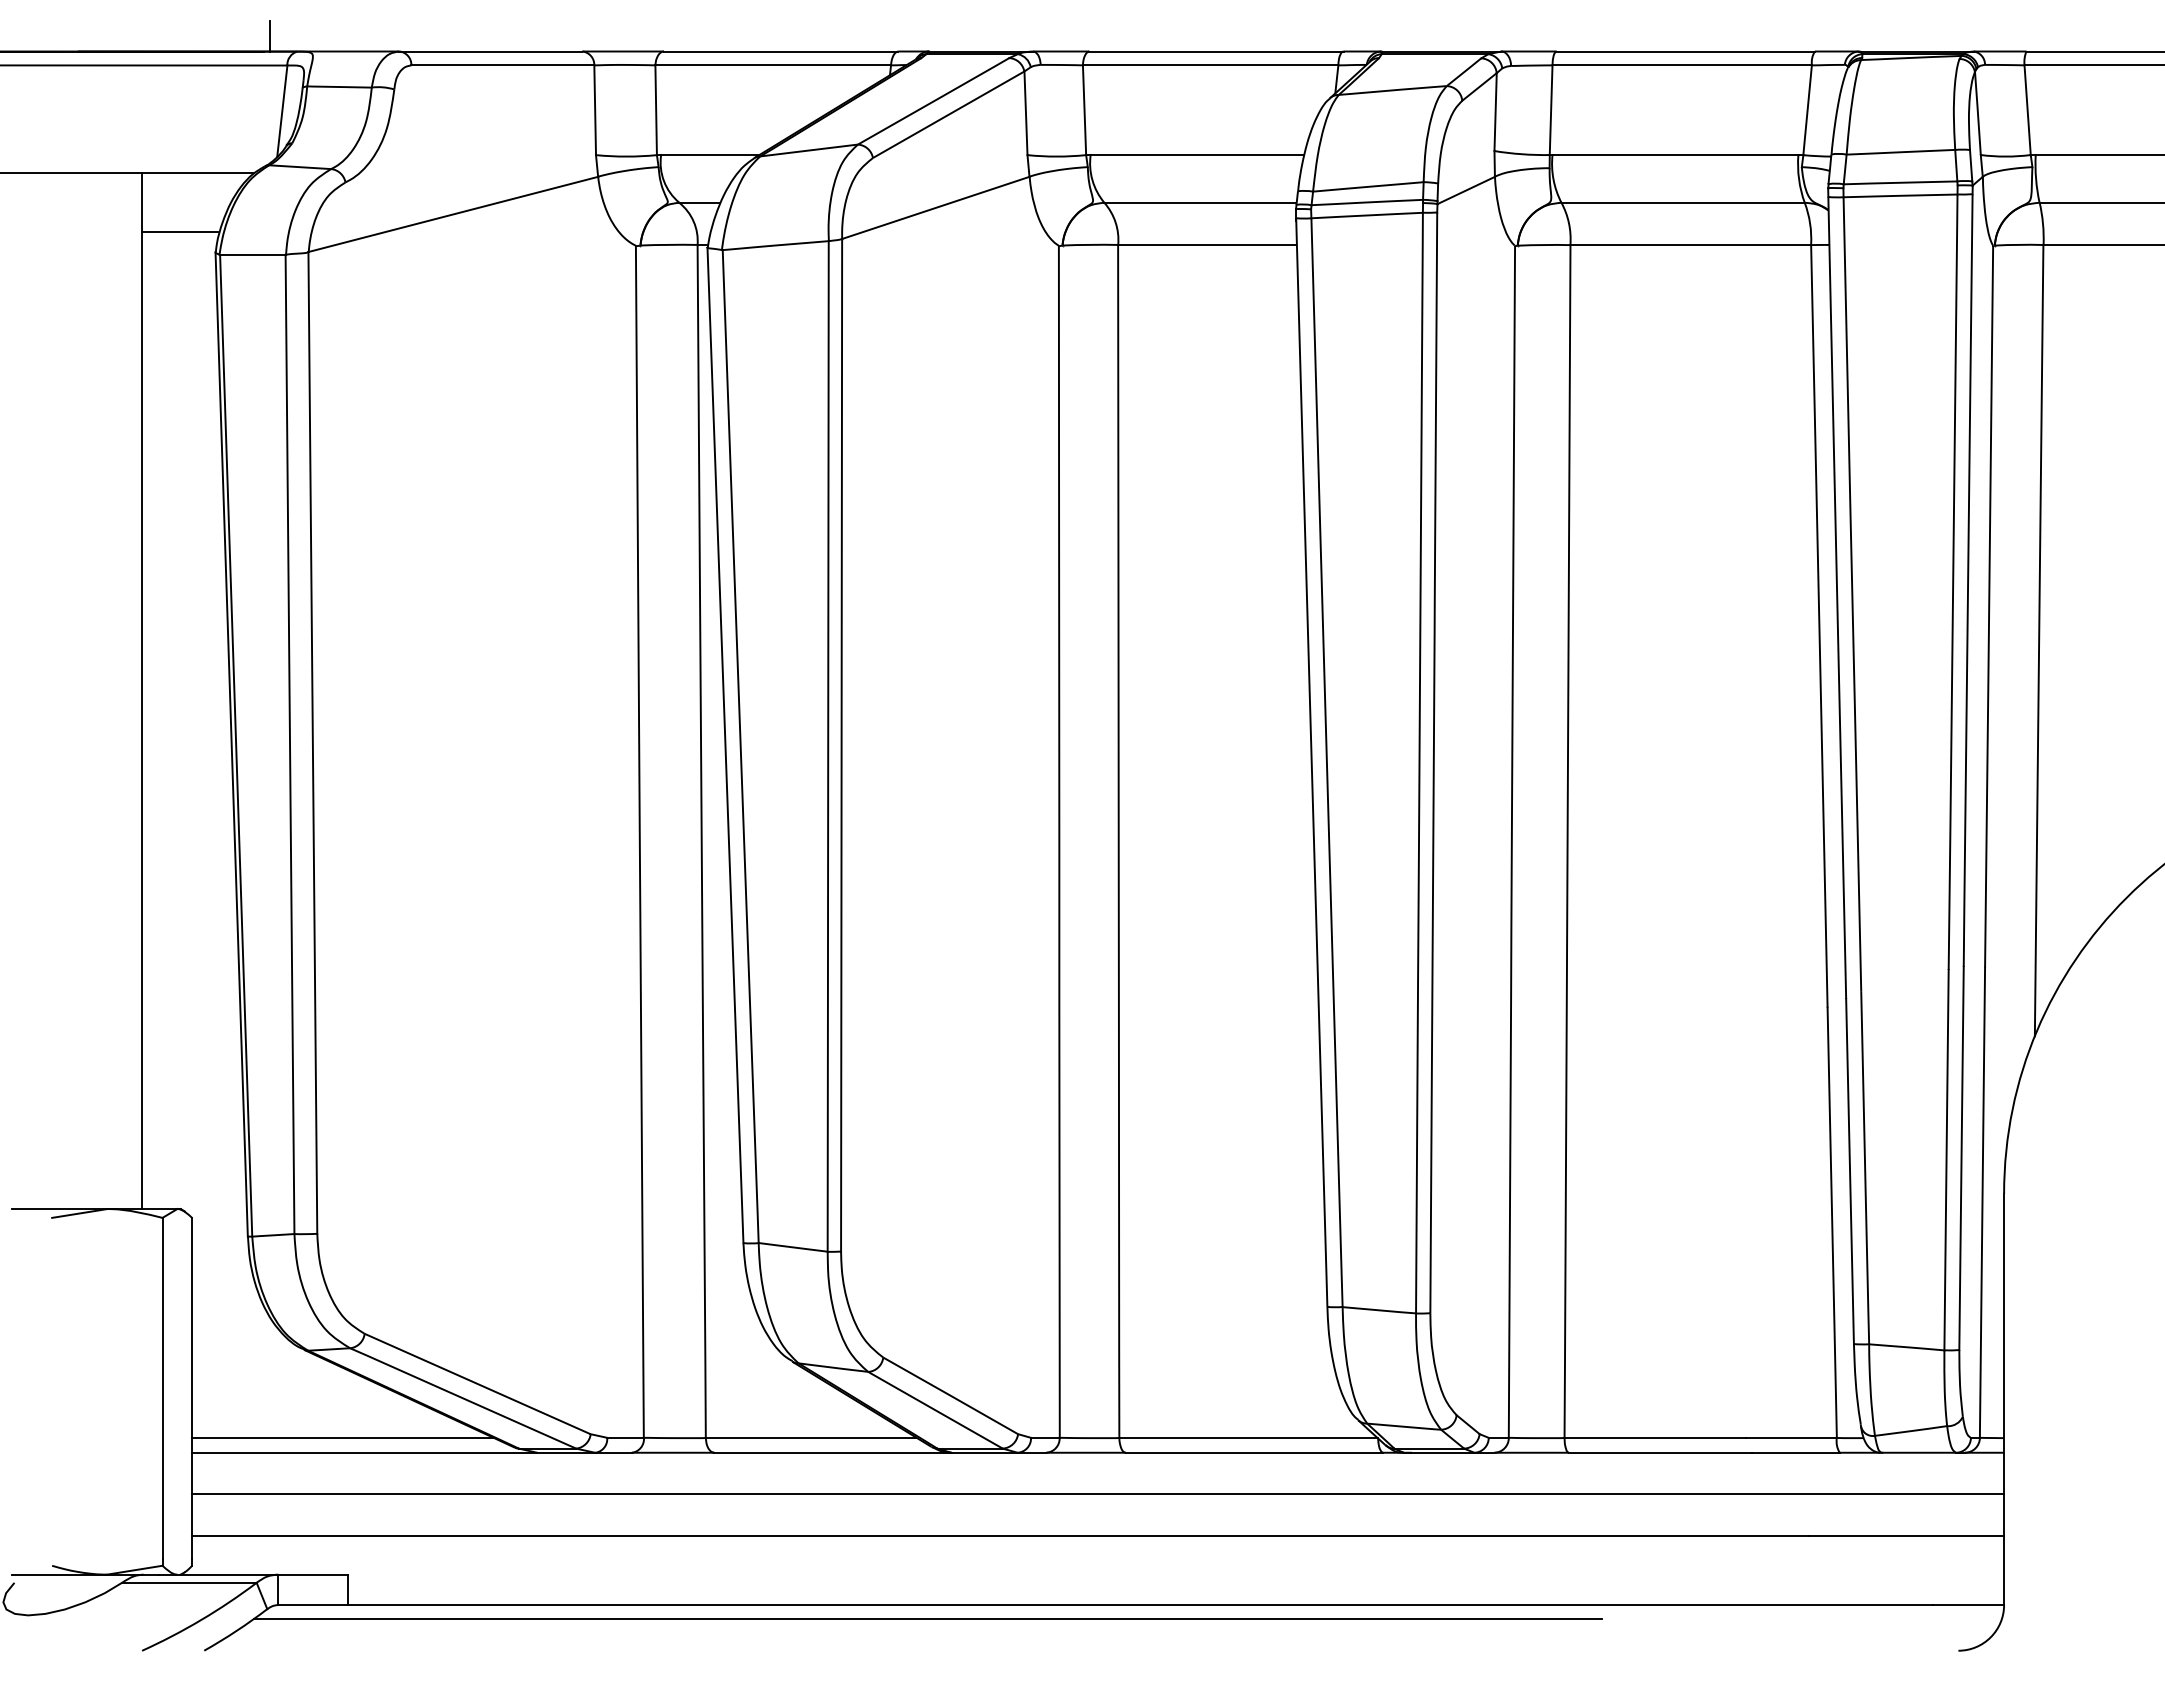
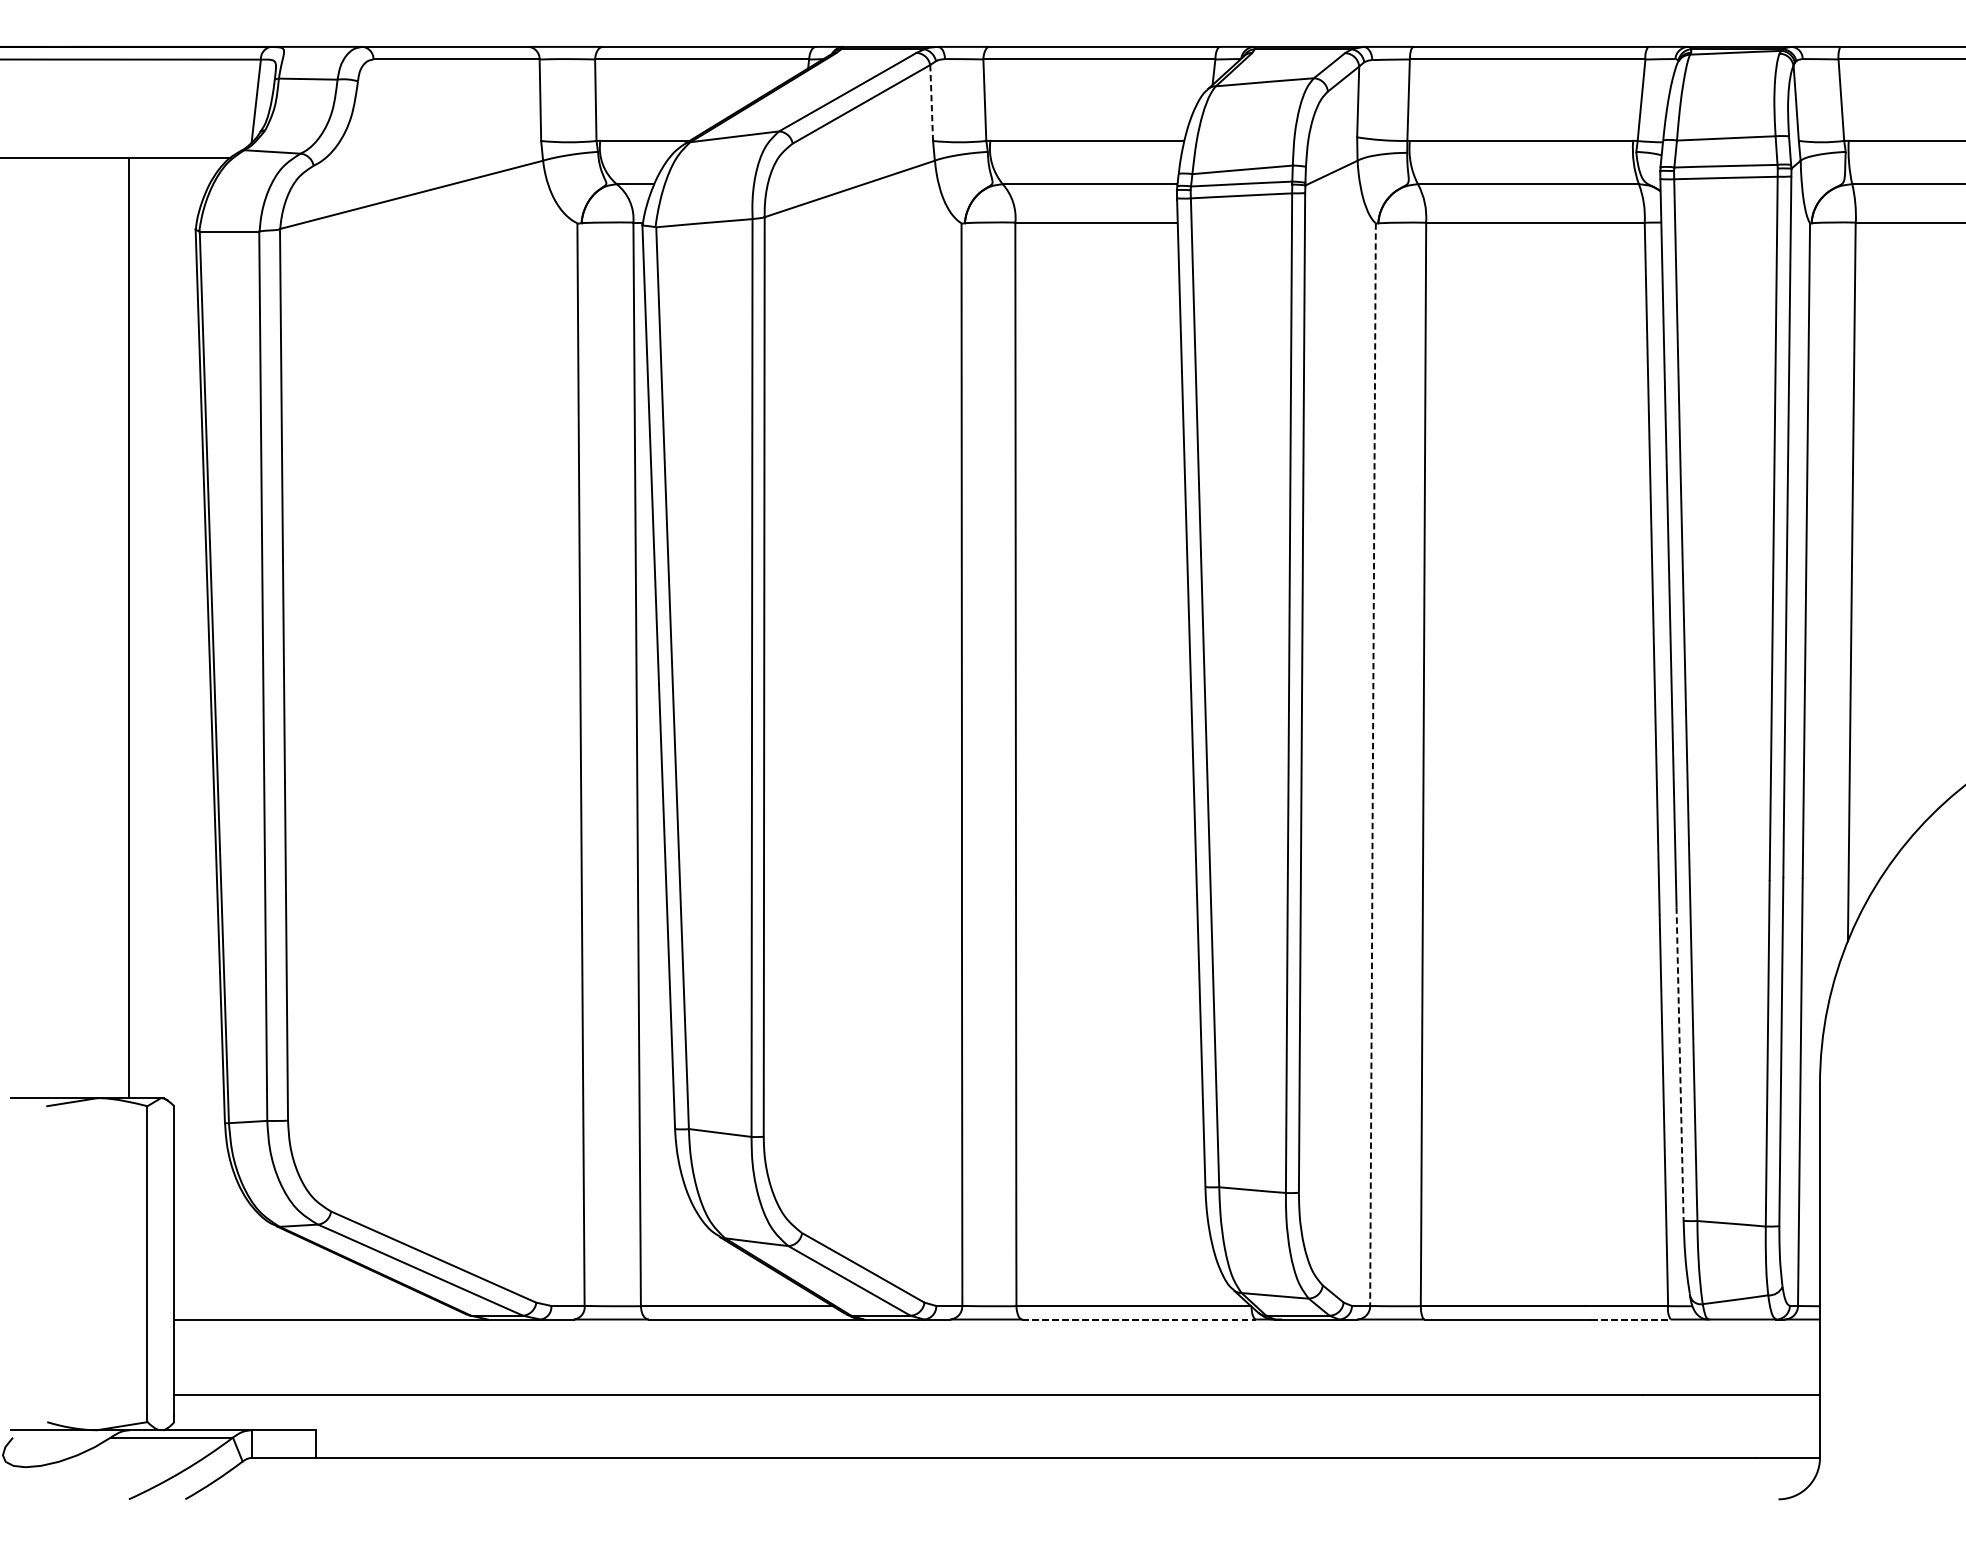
line: (269, 36) -> (244, 33), removed
line: (1025, 113) -> (931, 103), solid -> dashed
line: (180, 232) -> (163, 211), removed
line: (1511, 843) -> (1372, 766), solid -> dashed
line: (1850, 1171) -> (1680, 1064), solid -> dashed
line: (342, 1437) -> (310, 1305), removed
line: (1254, 1452) -> (1139, 1319), solid -> dashed
line: (1796, 1452) -> (1631, 1319), solid -> dashed
line: (1098, 1494) -> (997, 1357), removed
line: (927, 1618) -> (842, 1470), removed

